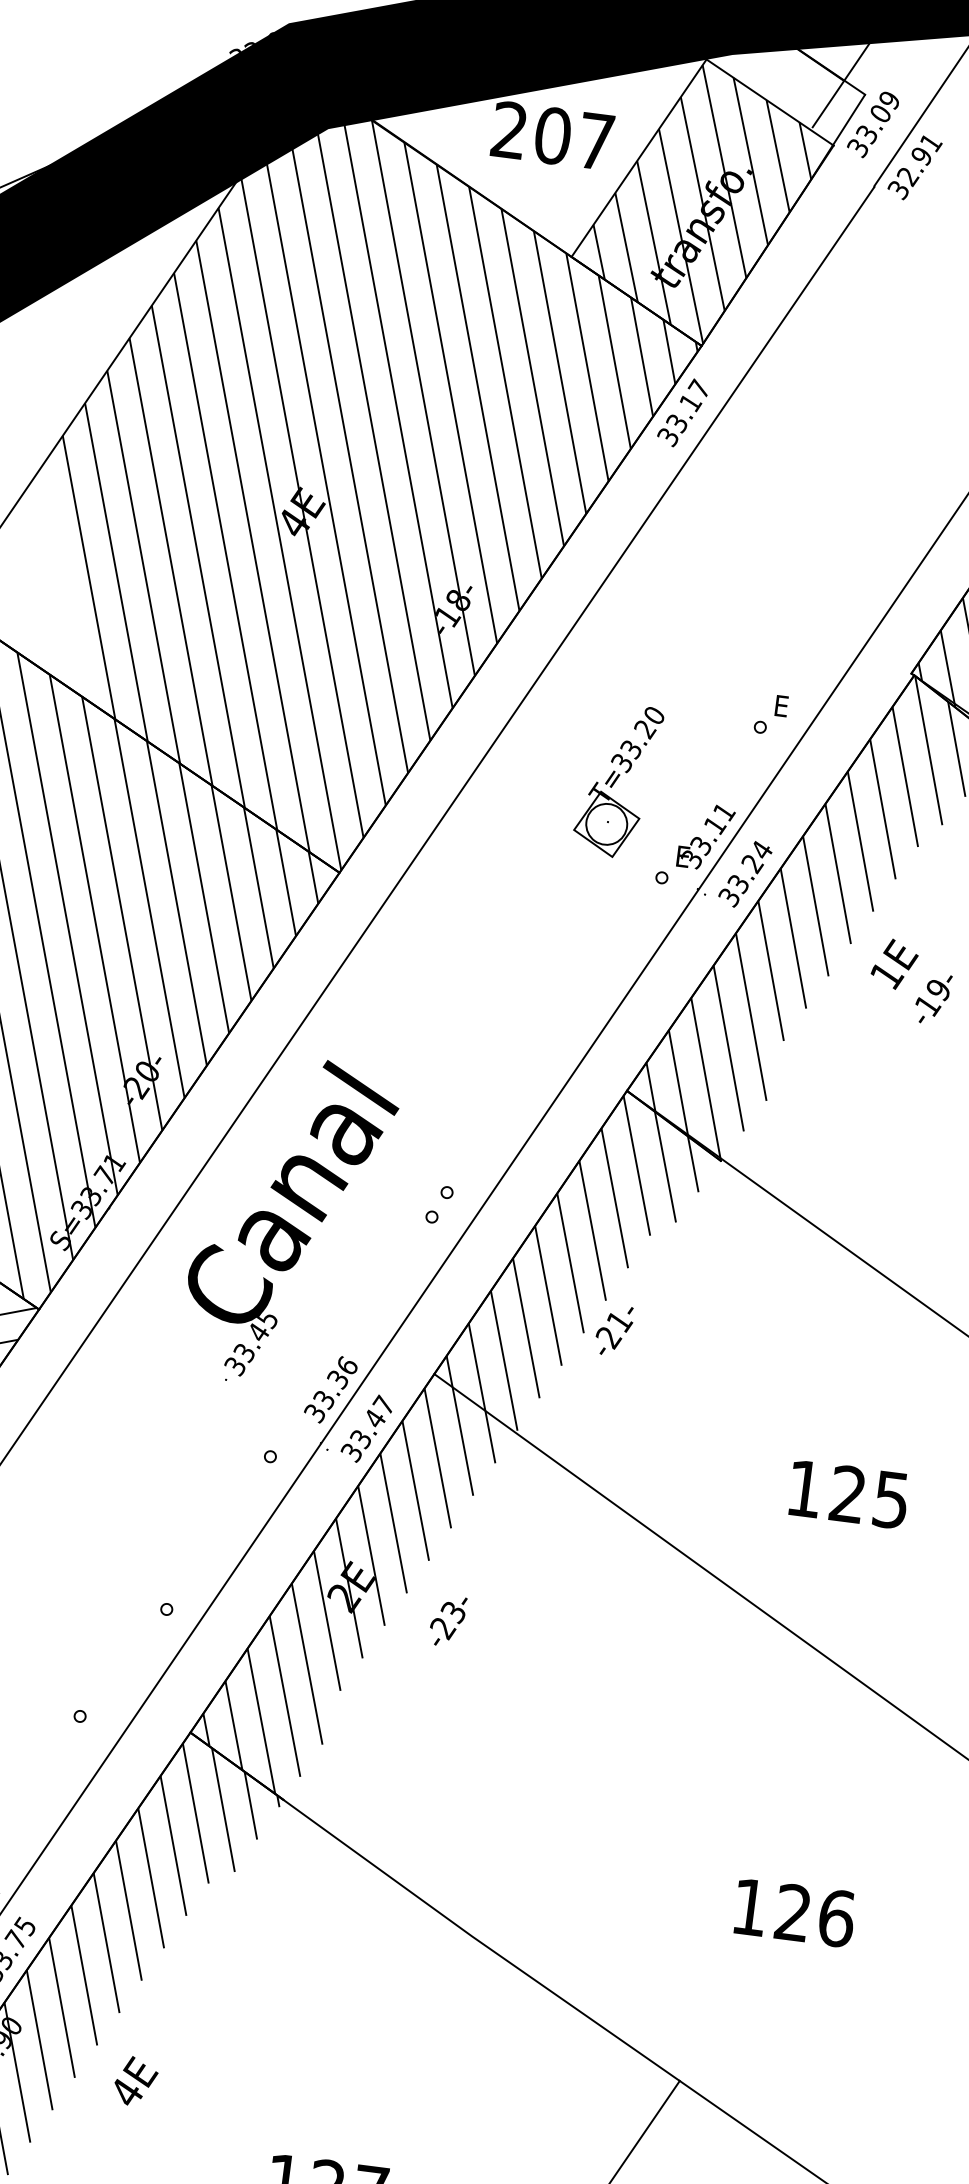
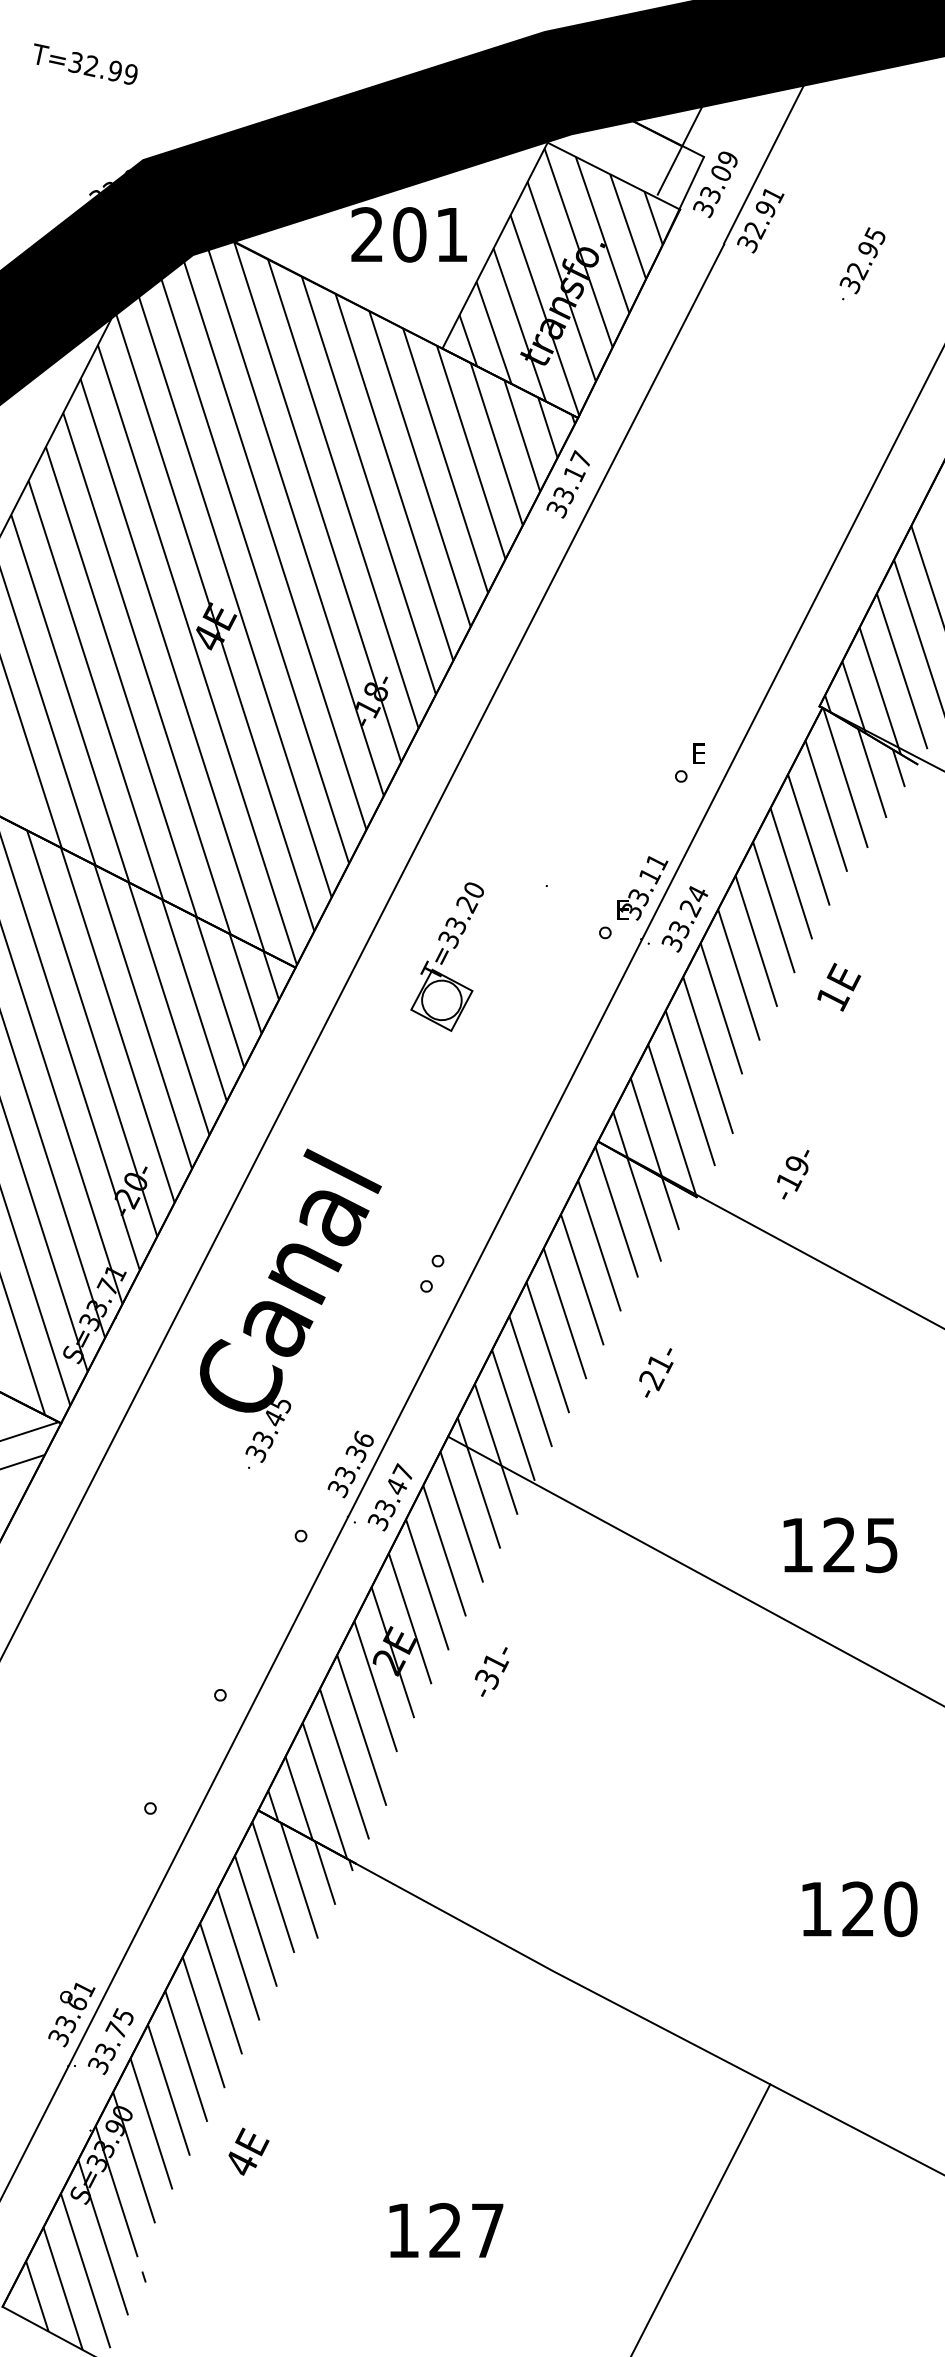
text: (595, 141) -> (451, 234), 207 -> 201
part: (617, 779) -> (446, 956), moved
text: (933, 998) -> (793, 1174), moved
text: (614, 1330) -> (656, 1372), moved
text: (848, 1494) -> (840, 1545), moved
text: (448, 1620) -> (491, 1671), -23- -> -31-
text: (836, 1918) -> (900, 1909), 126 -> 120

